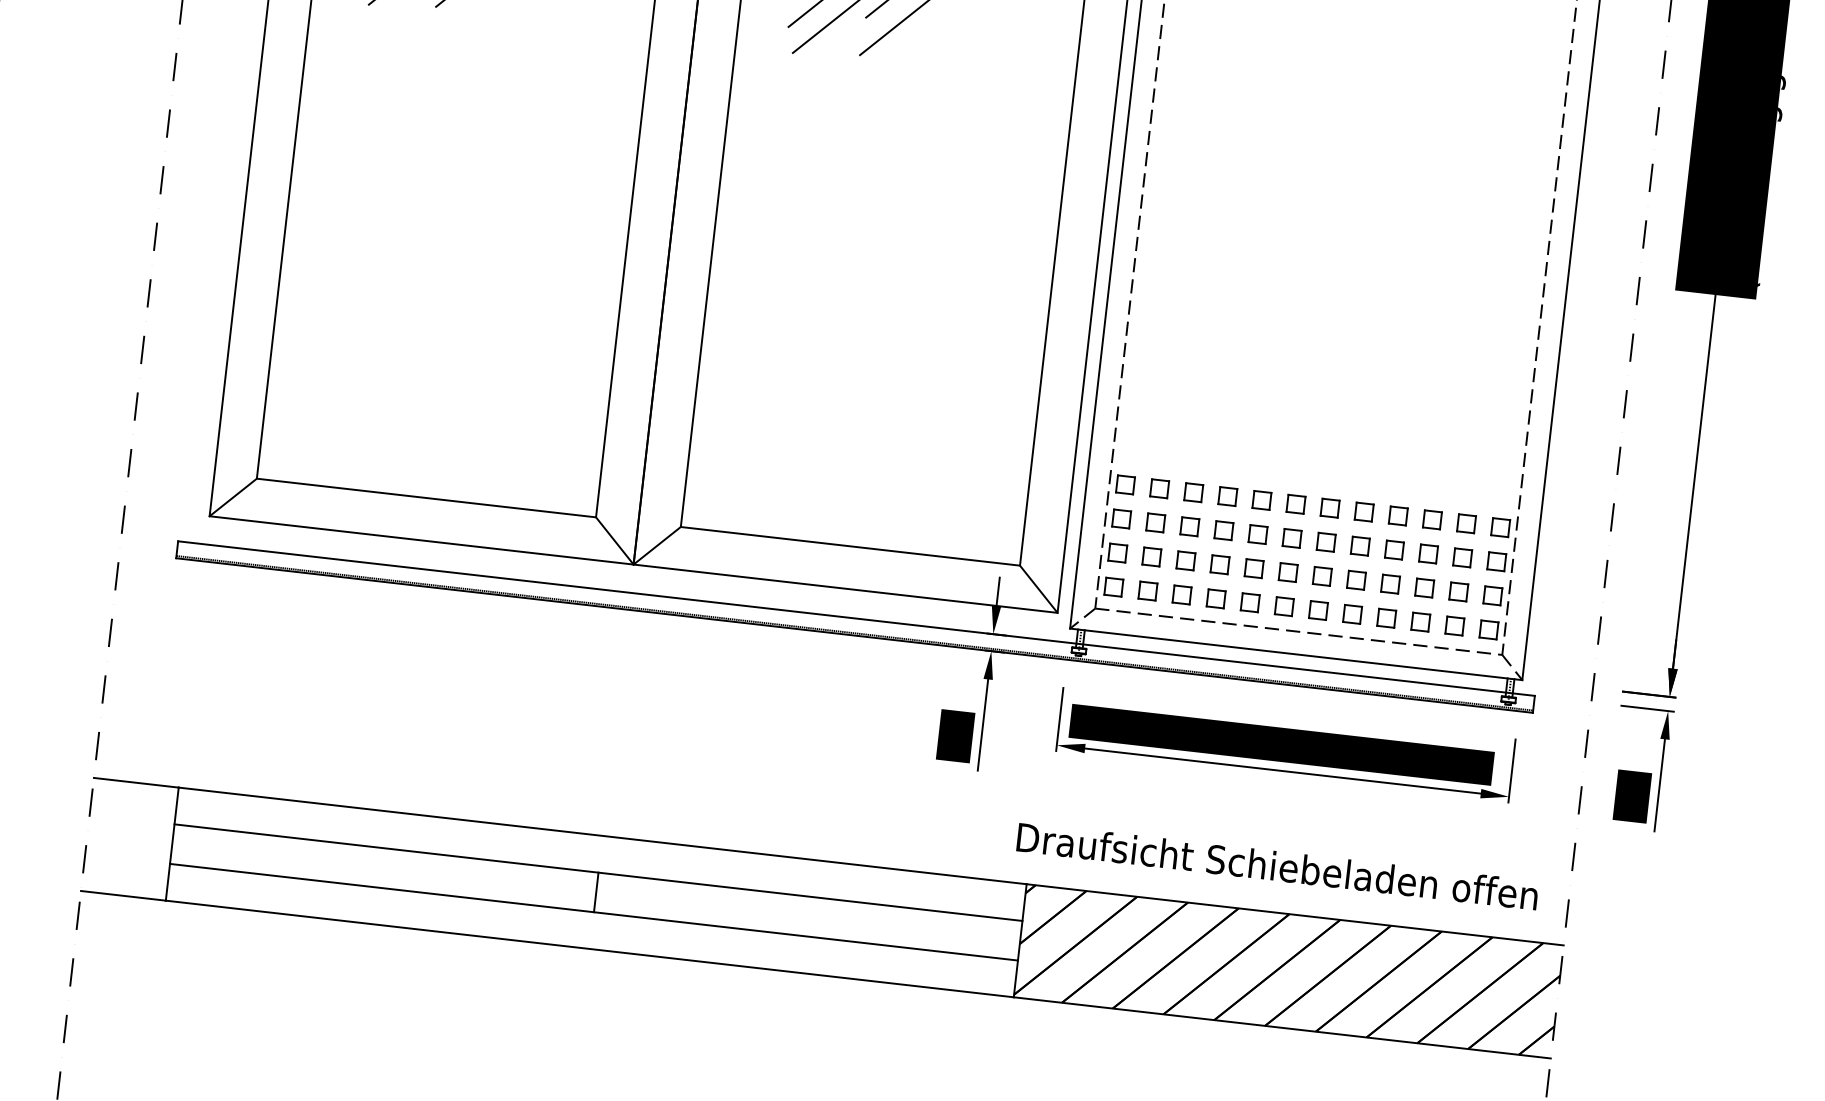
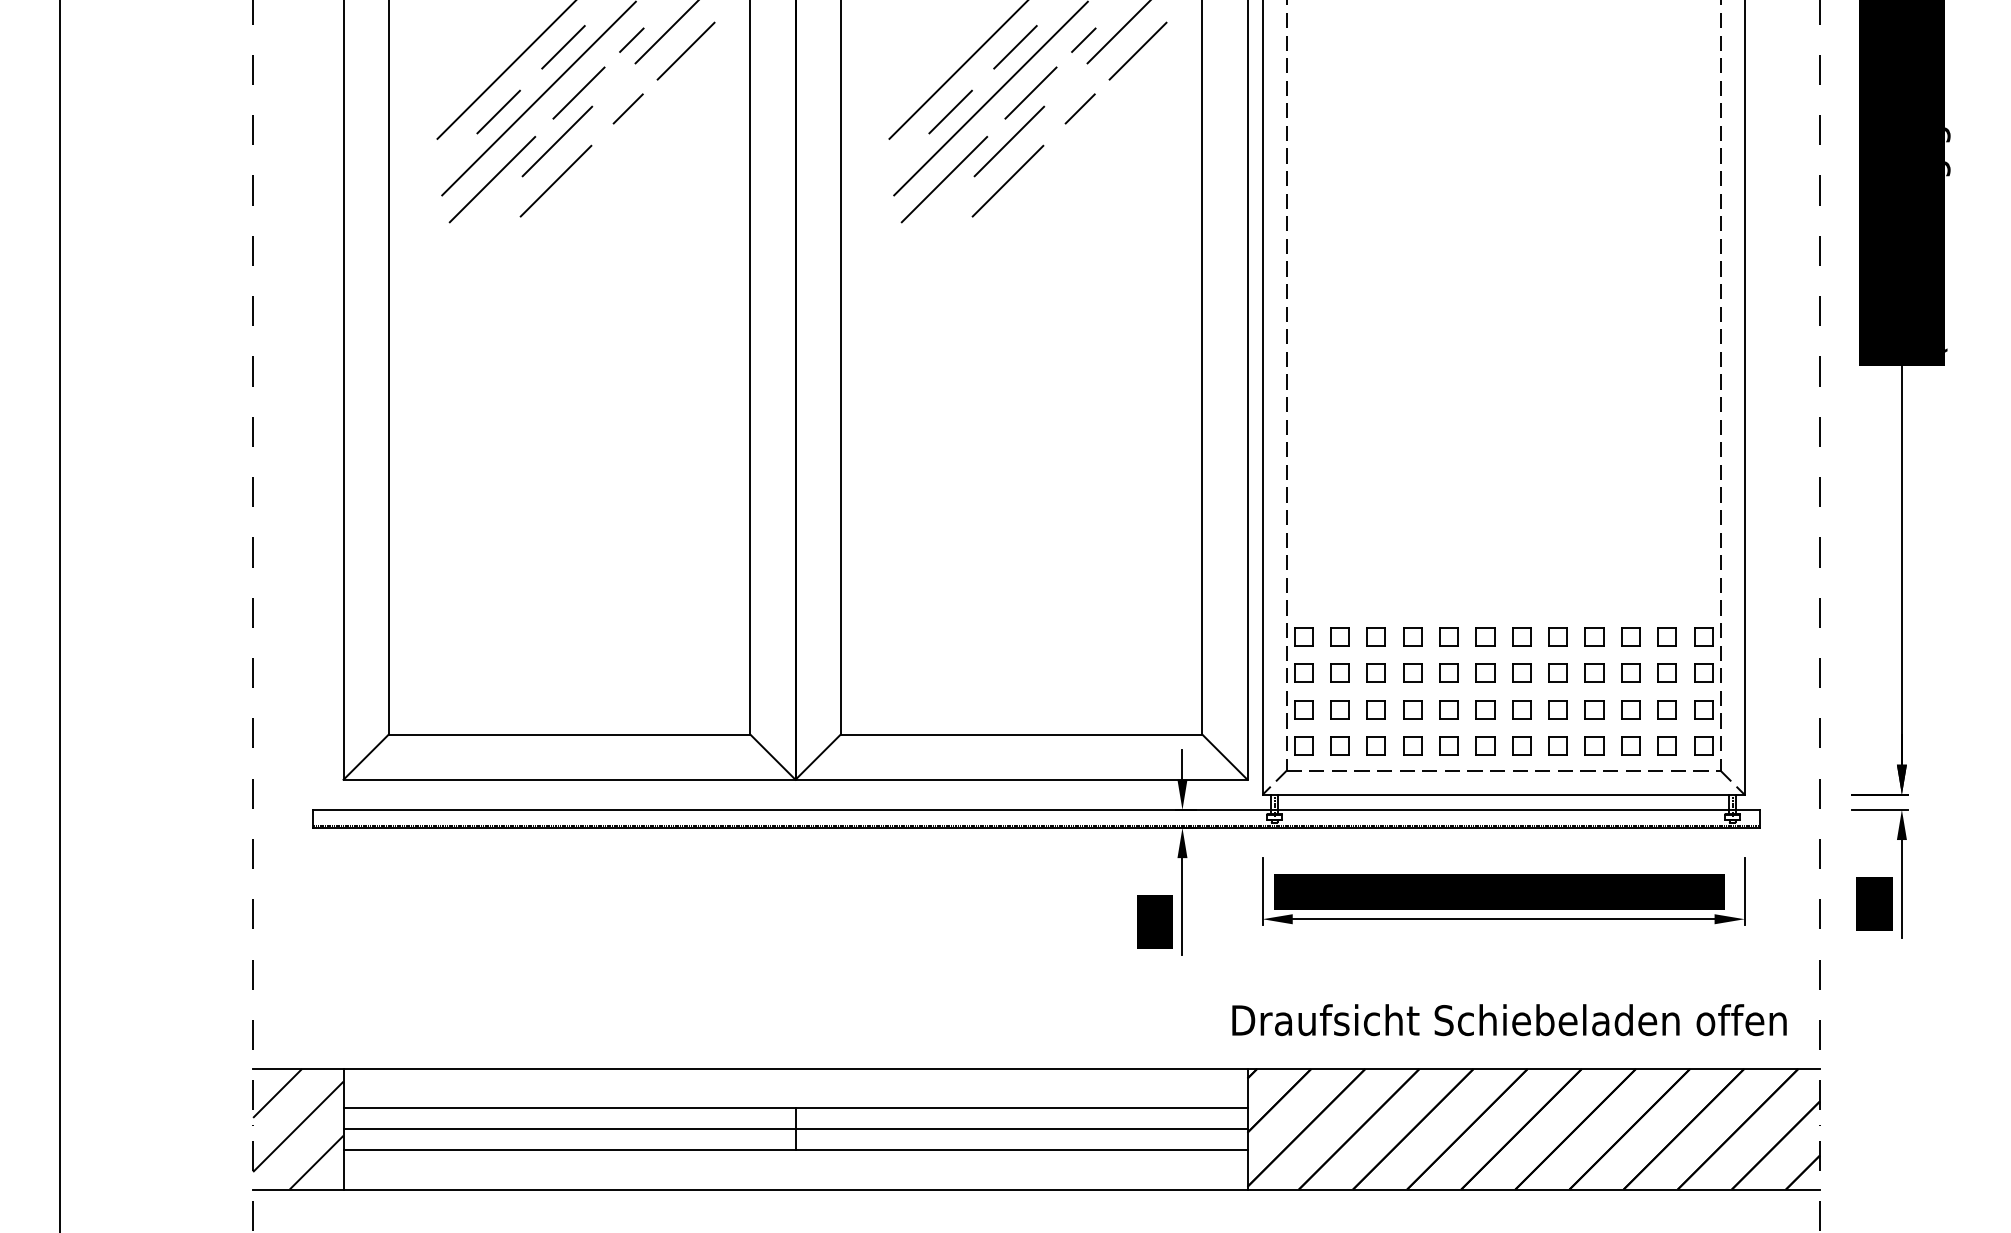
hatch: (129, 839) -> (298, 1129), added
line: (596, 892) -> (795, 1129), added

